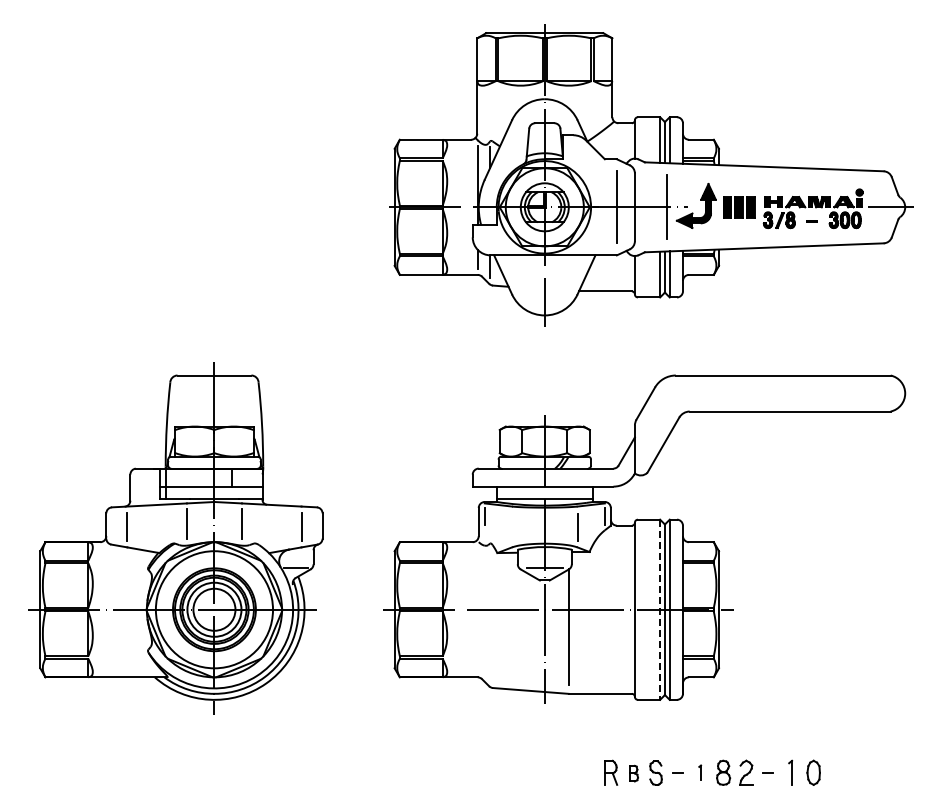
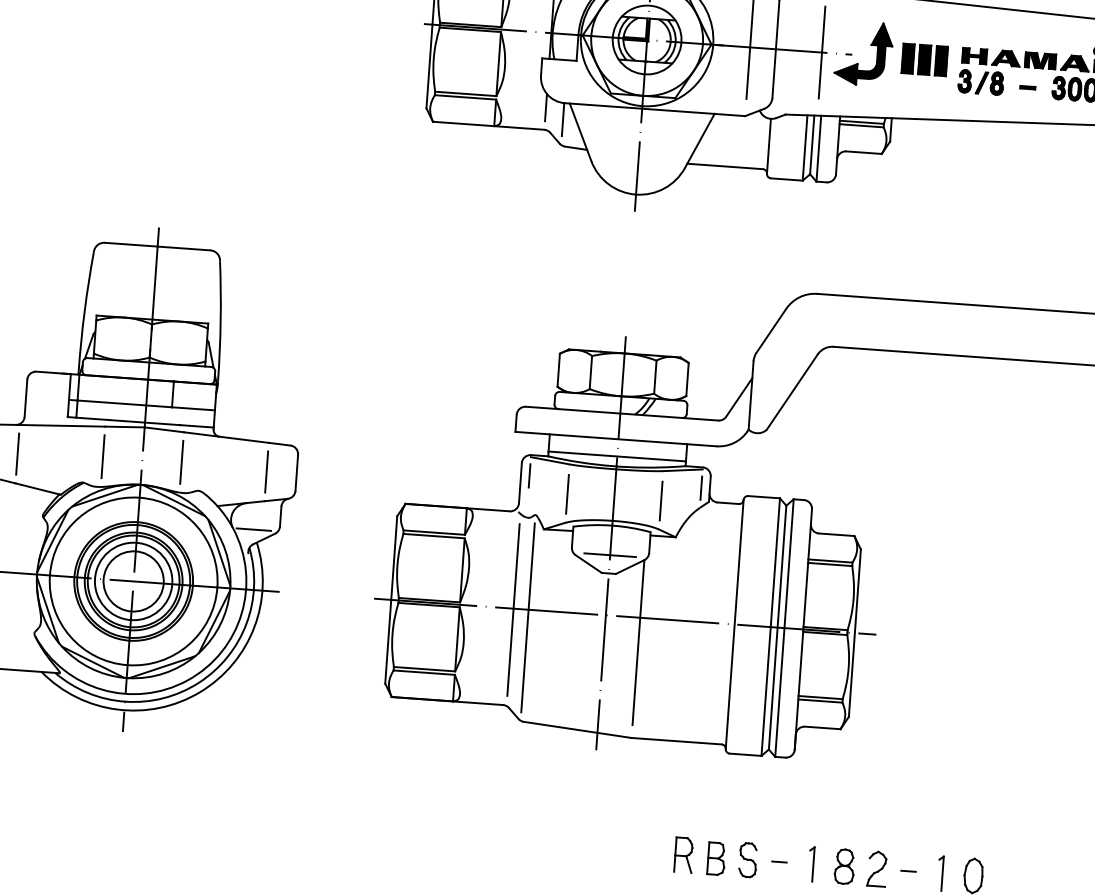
line: (512, 527) -> (568, 494), added
line: (480, 610) -> (513, 609), added
line: (660, 610) -> (771, 628), dashed -> solid
line: (490, 615) -> (527, 617), added
part: (699, 772) -> (810, 863), size x1.67
part: (633, 773) -> (715, 858), size x1.43

